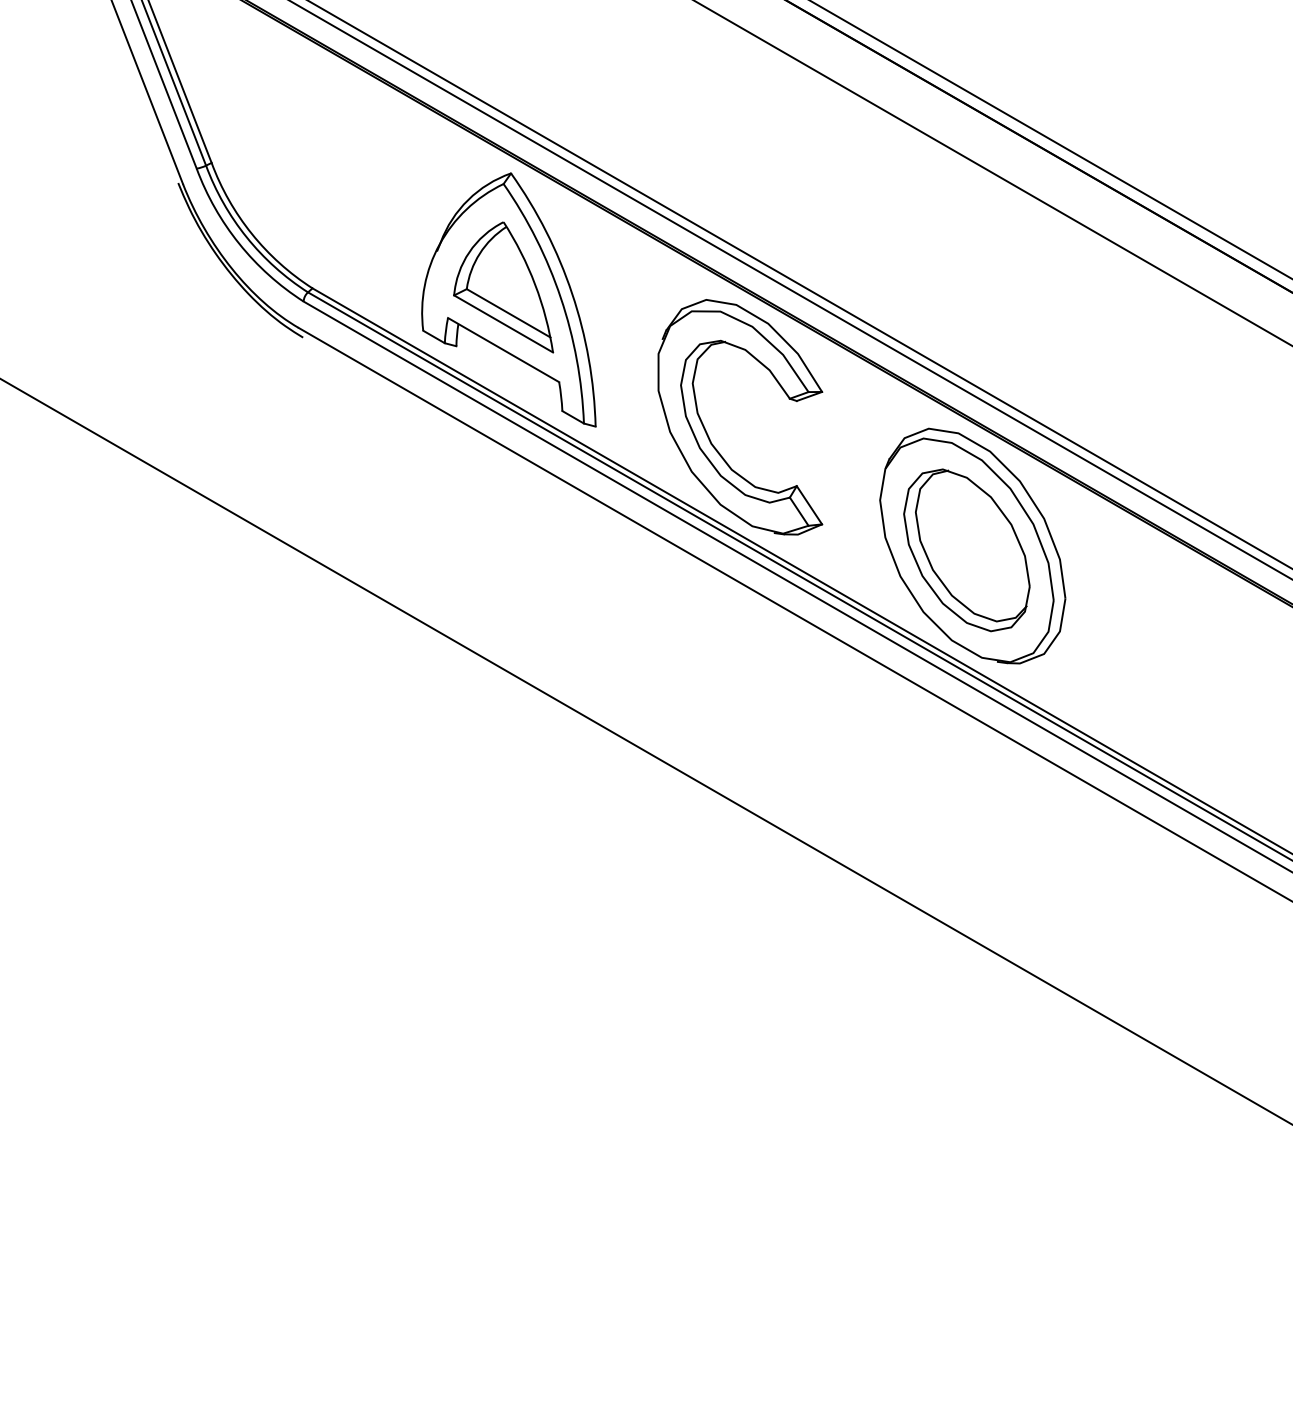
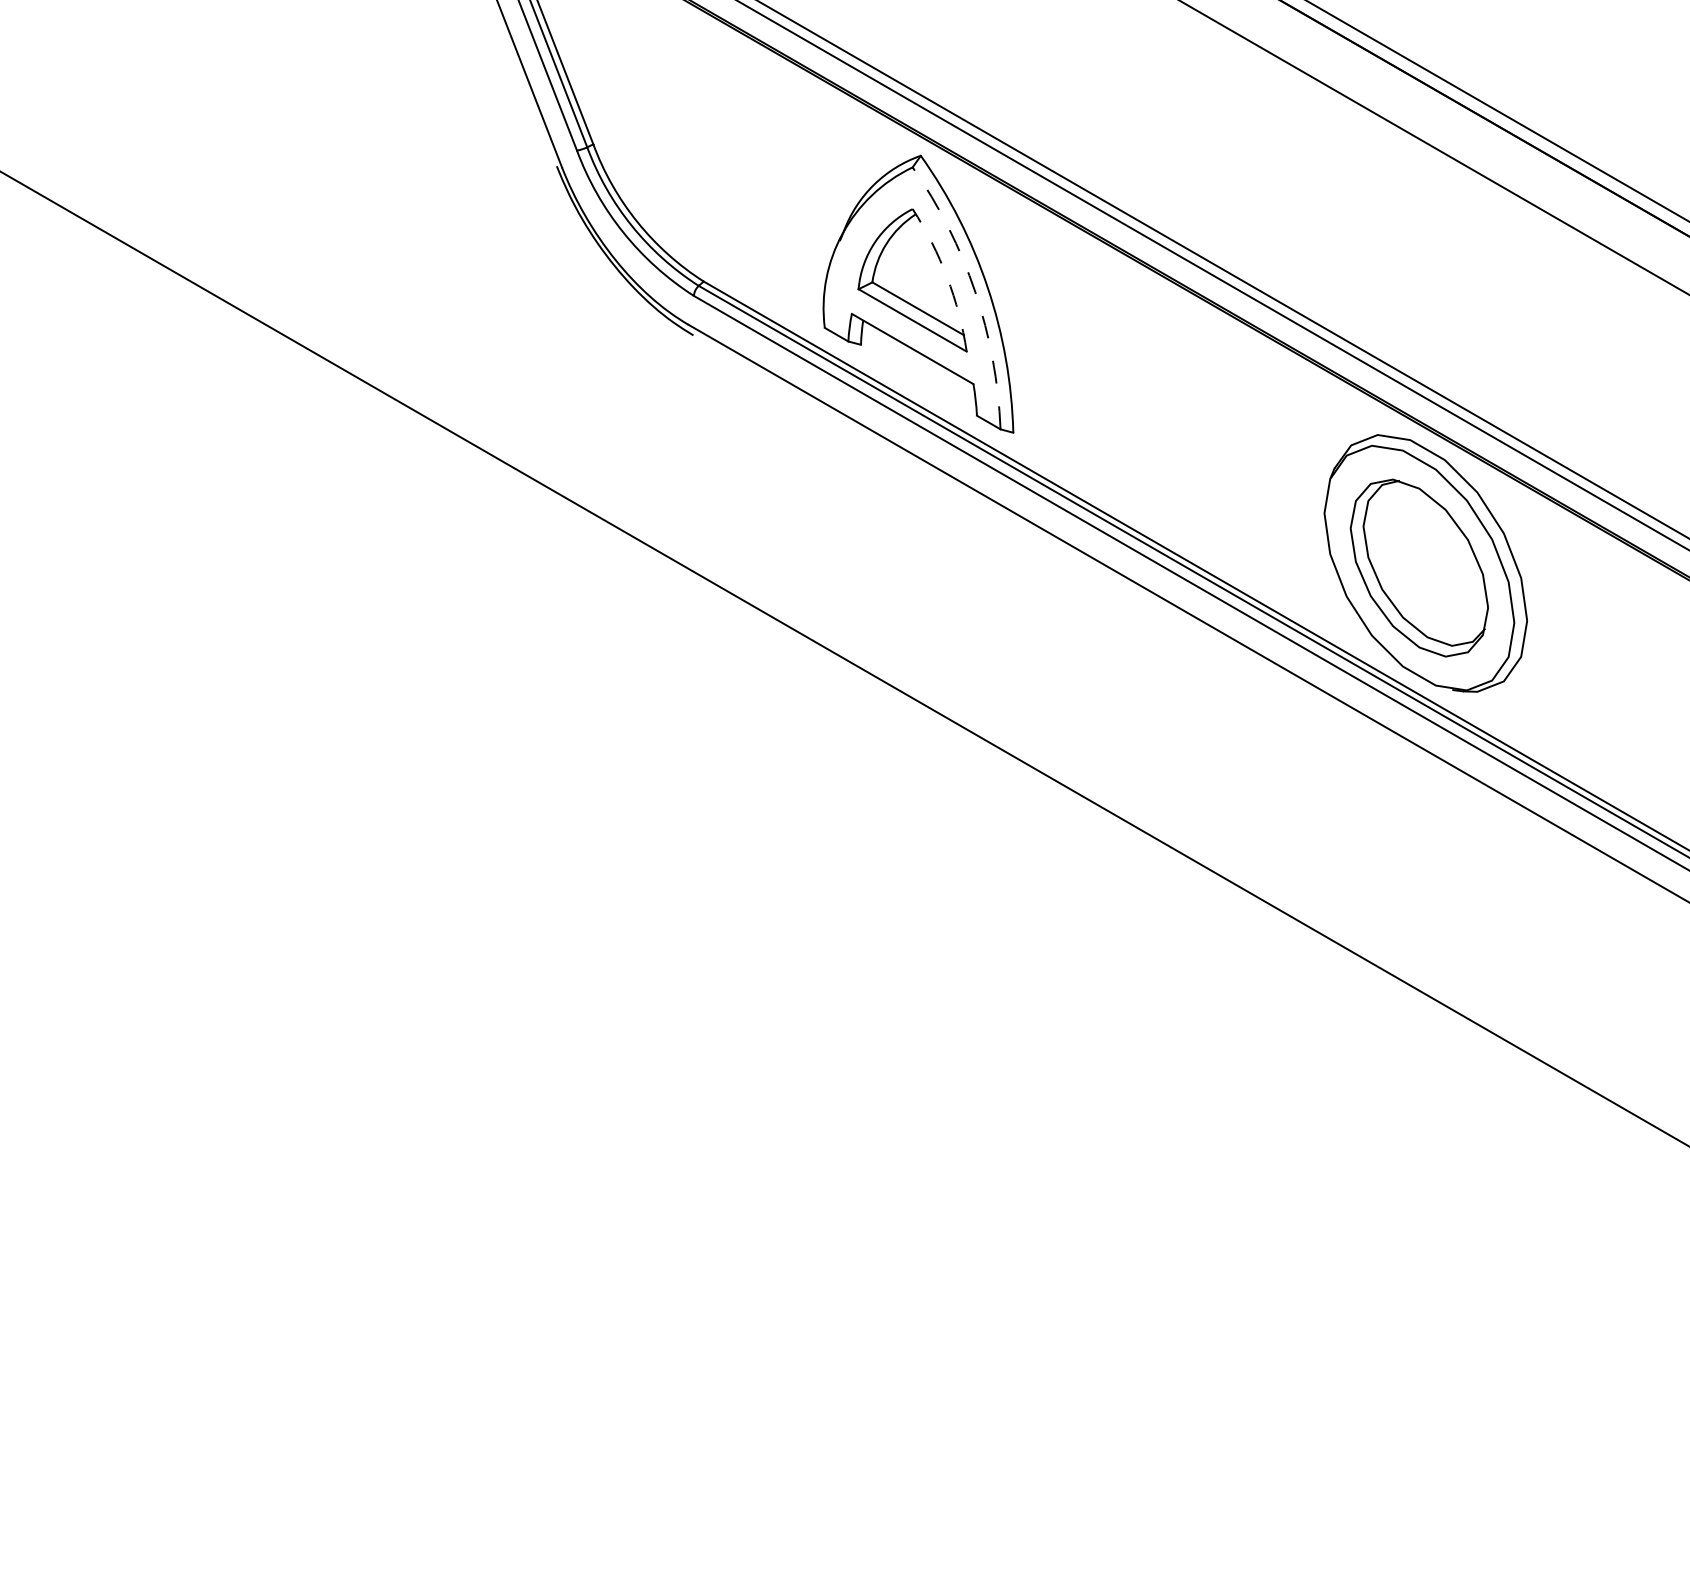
arc: (535, 284) -> (947, 277), solid -> dashed
arc: (561, 298) -> (975, 292), solid -> dashed
part: (707, 431) -> (1135, 438), removed

